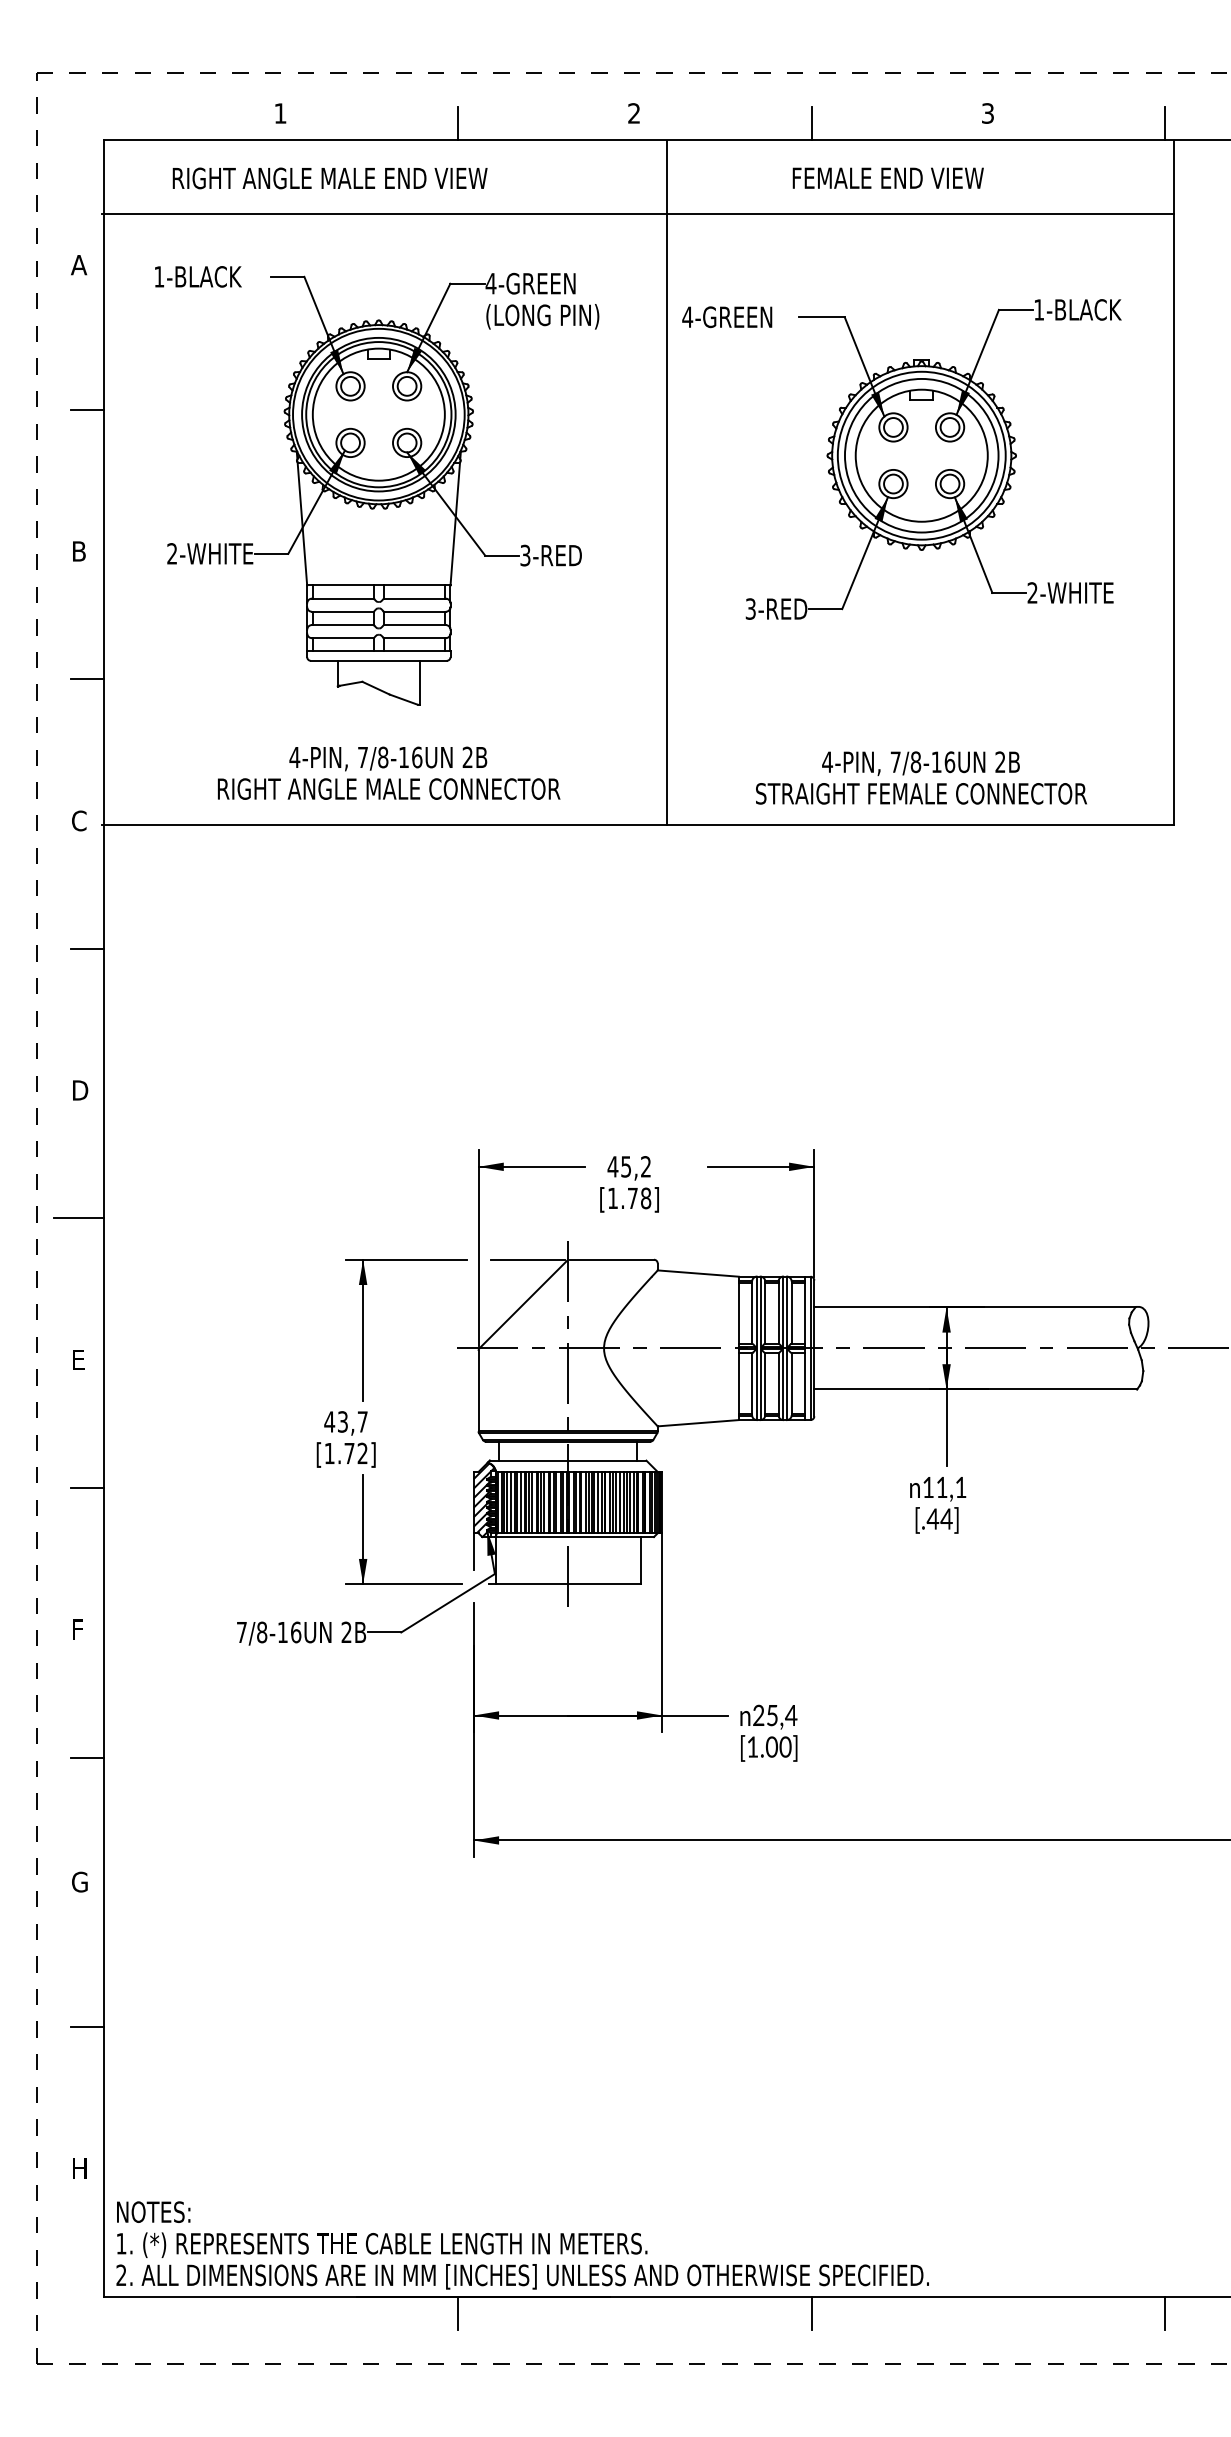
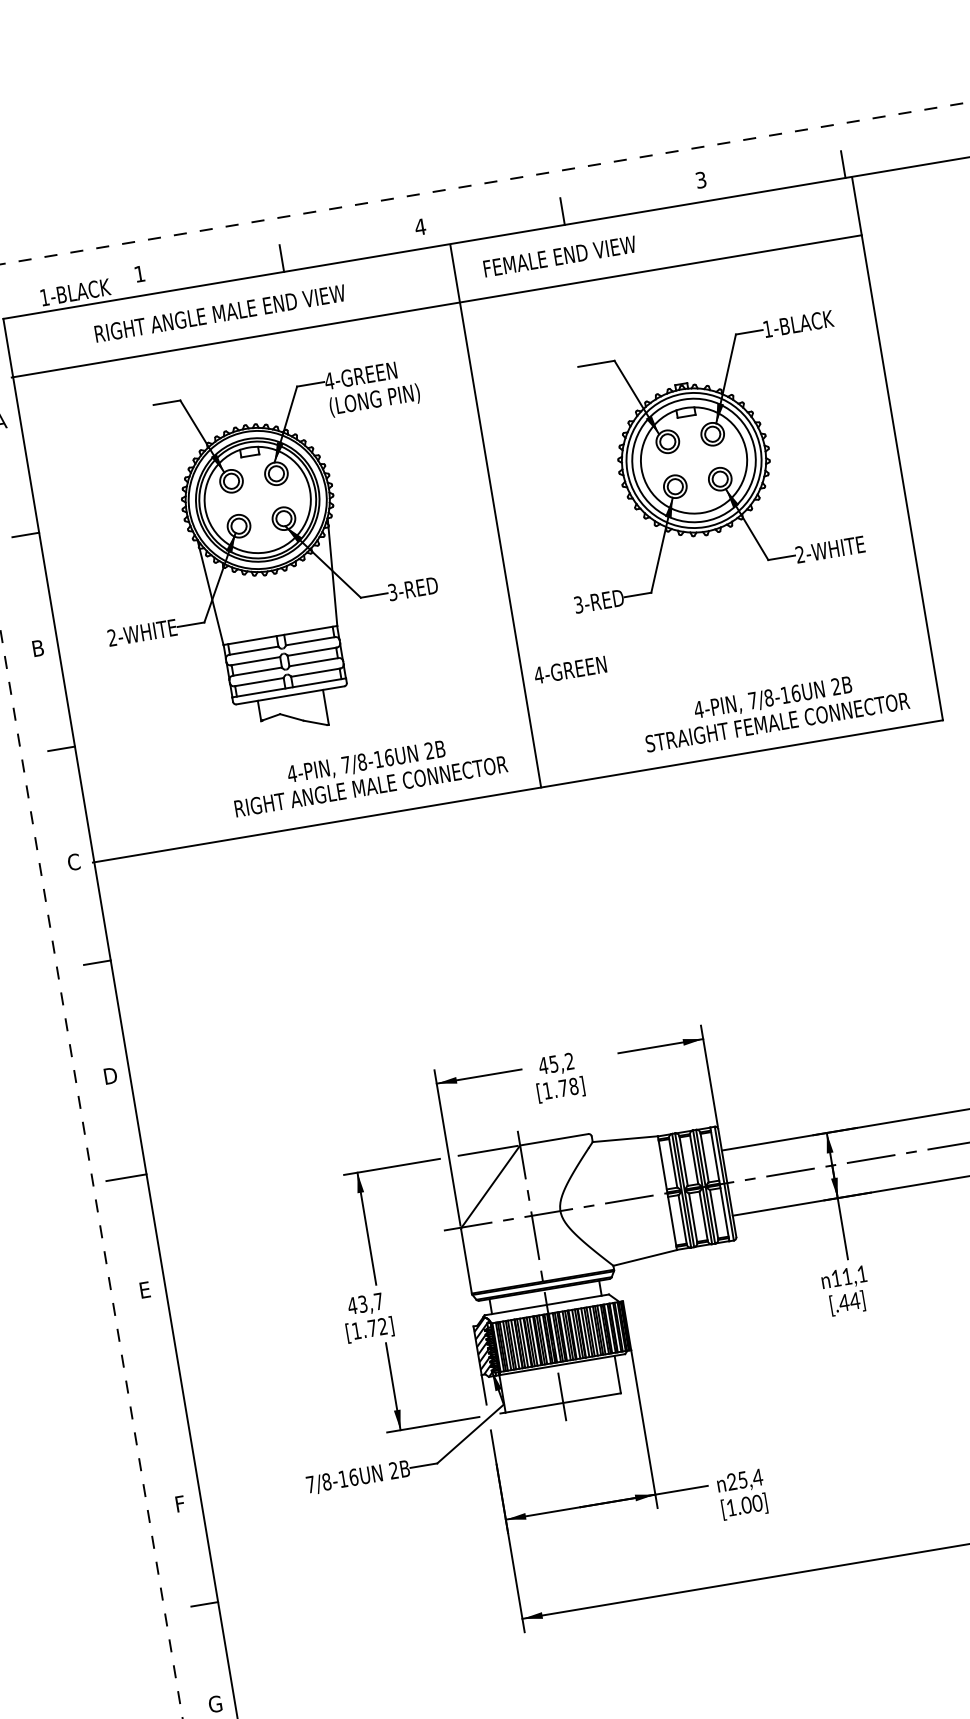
text: (633, 113) -> (419, 227), 2 -> 4
text: (887, 177) -> (559, 256), moved
text: (329, 178) -> (219, 313), moved
text: (198, 276) -> (75, 292), moved
text: (727, 317) -> (570, 670), moved
text: (389, 772) -> (369, 773), moved
text: (921, 777) -> (775, 709), moved
line: (87, 1488) -> (169, 1390), removed

